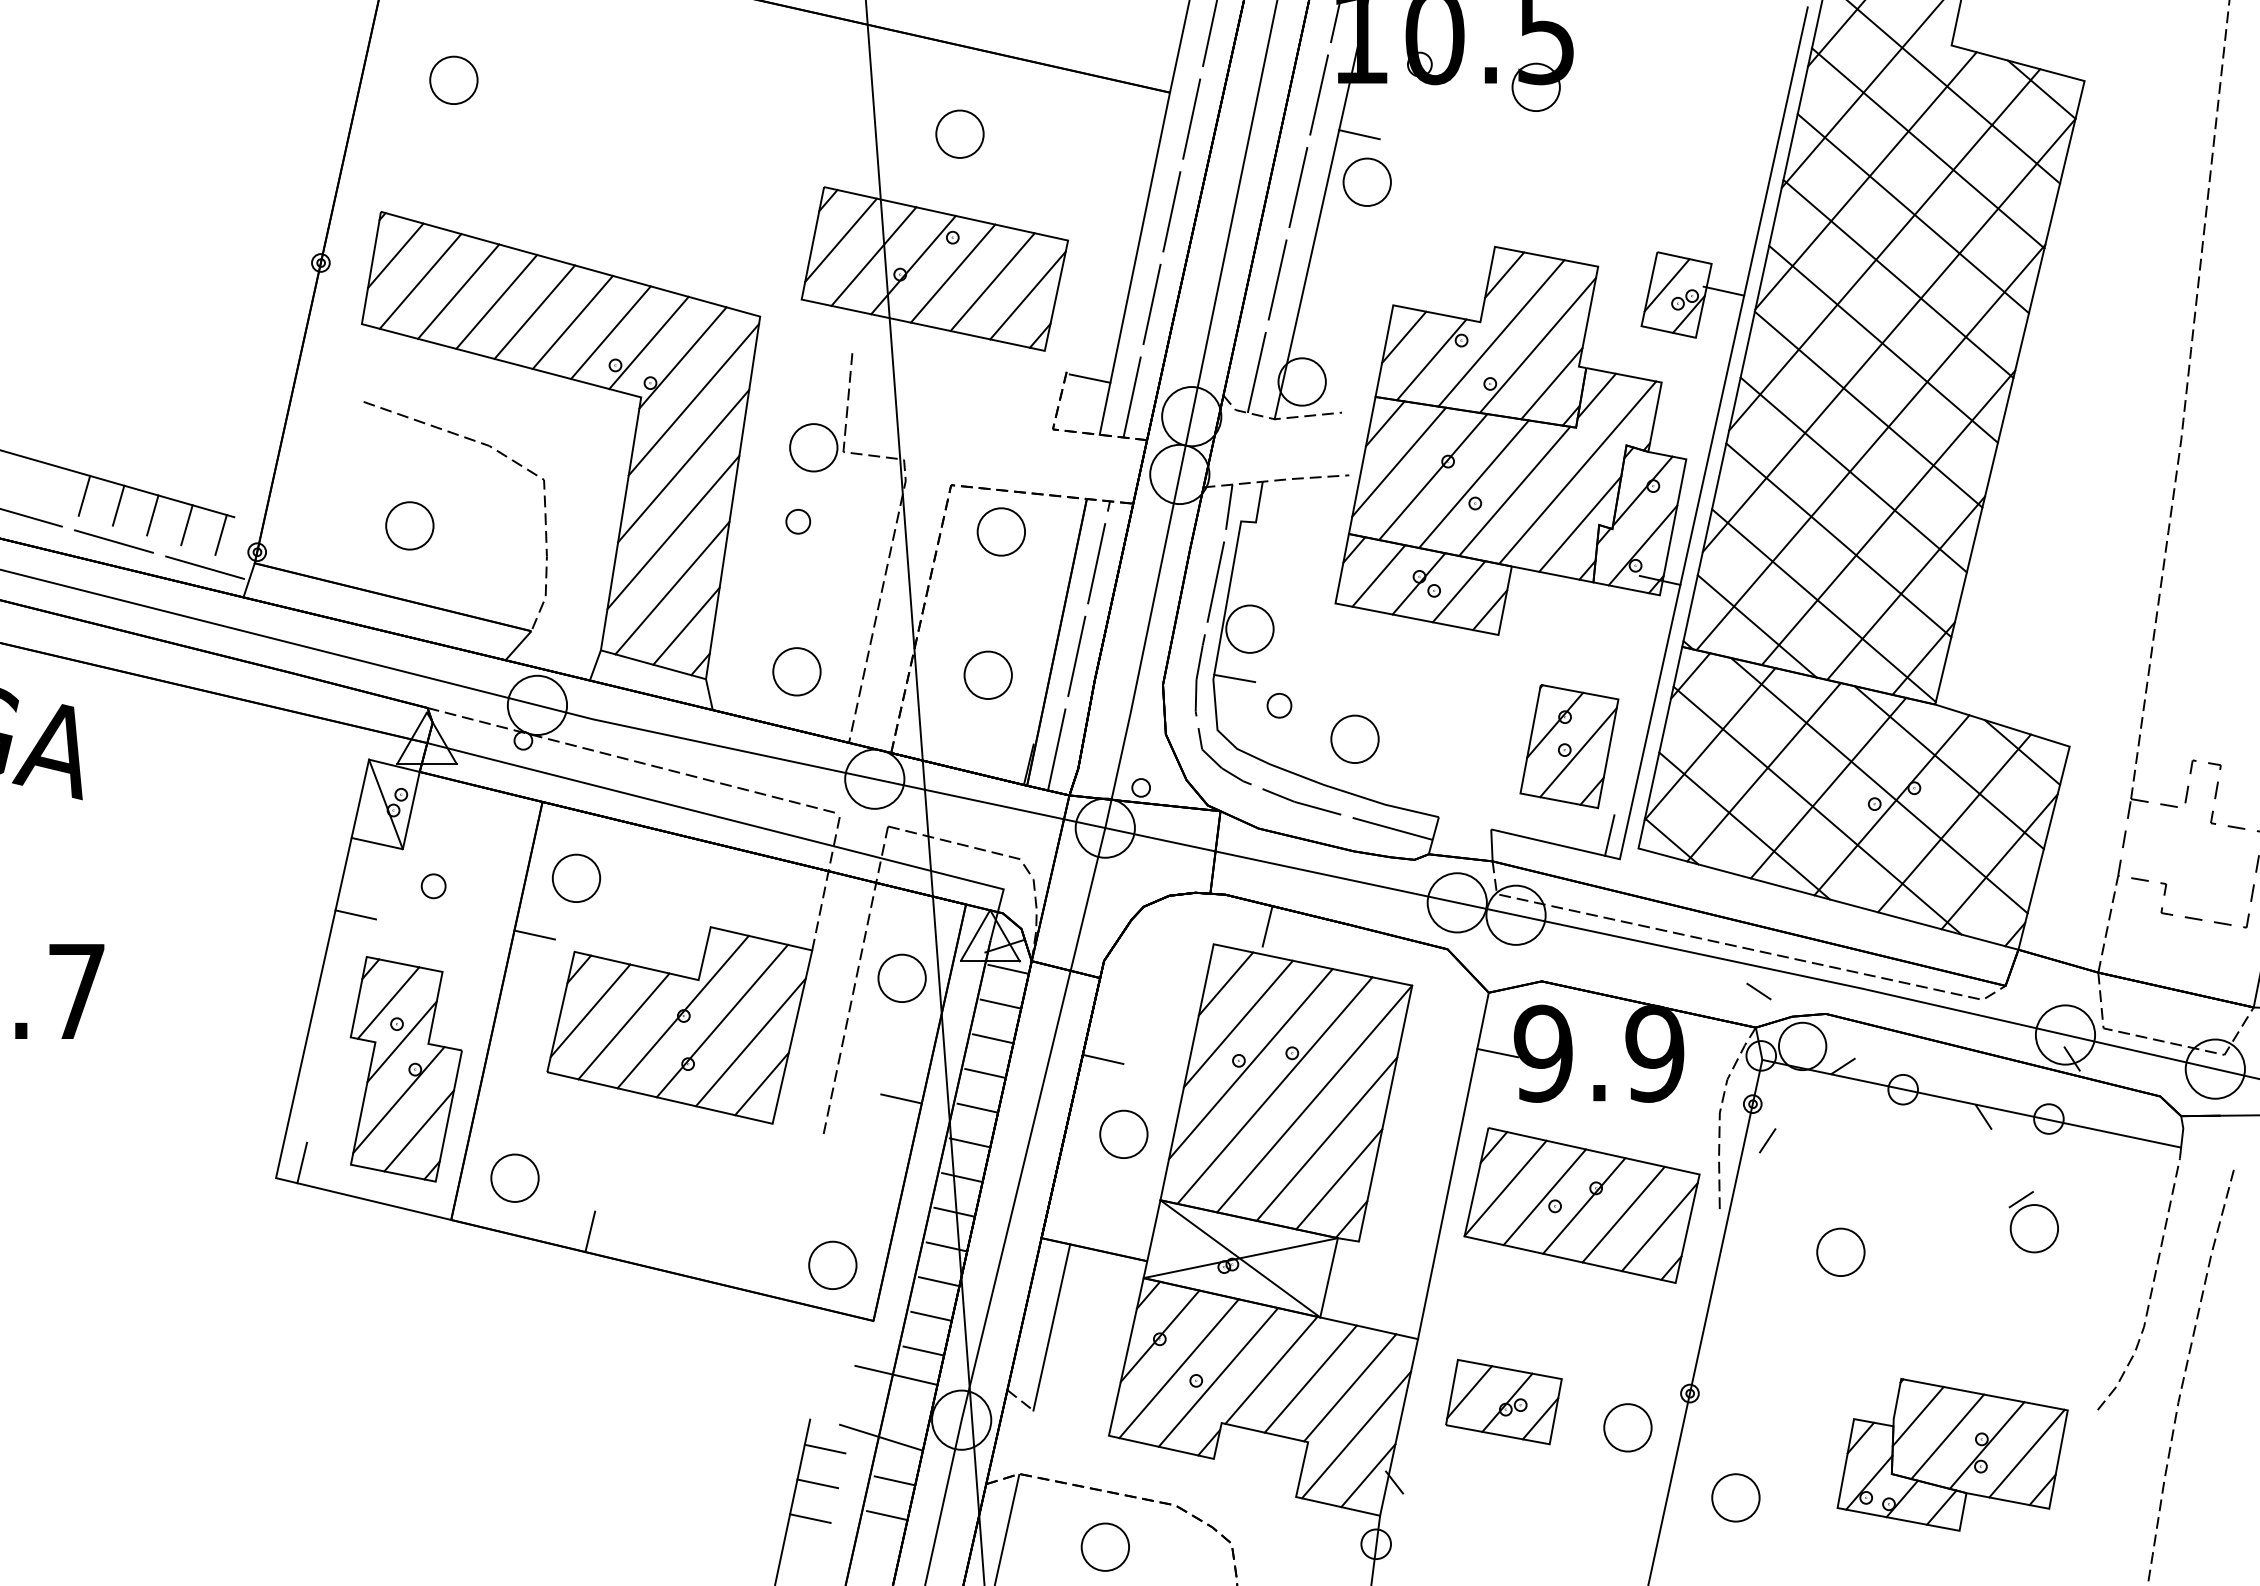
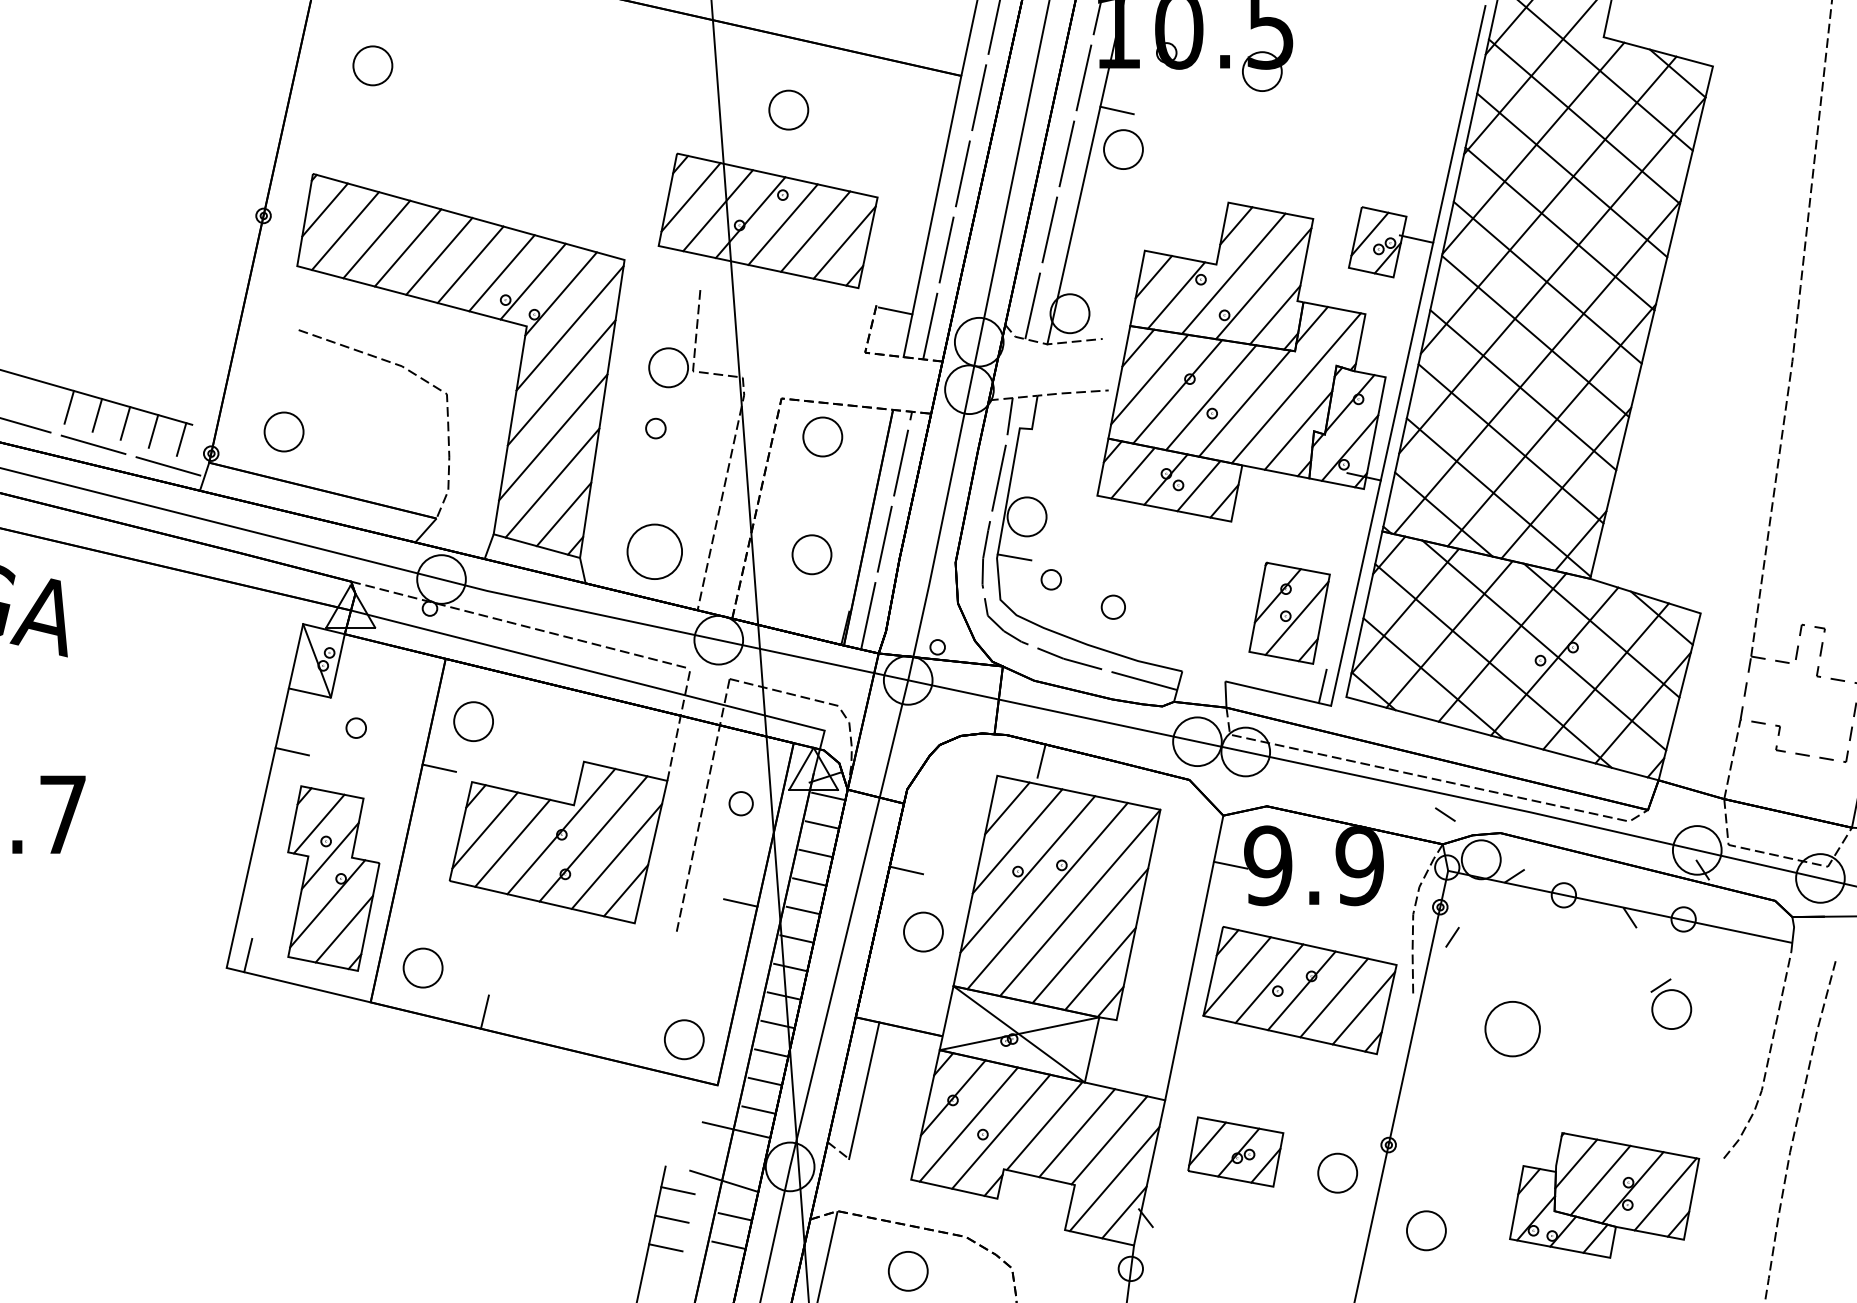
part: (409, 525) -> (283, 431), moved
part: (796, 671) -> (654, 551), size x1.4
part: (1354, 738) -> (1112, 606), size x0.6
part: (901, 977) -> (740, 803), size x0.6
part: (1840, 1251) -> (1512, 1028), size x1.4

